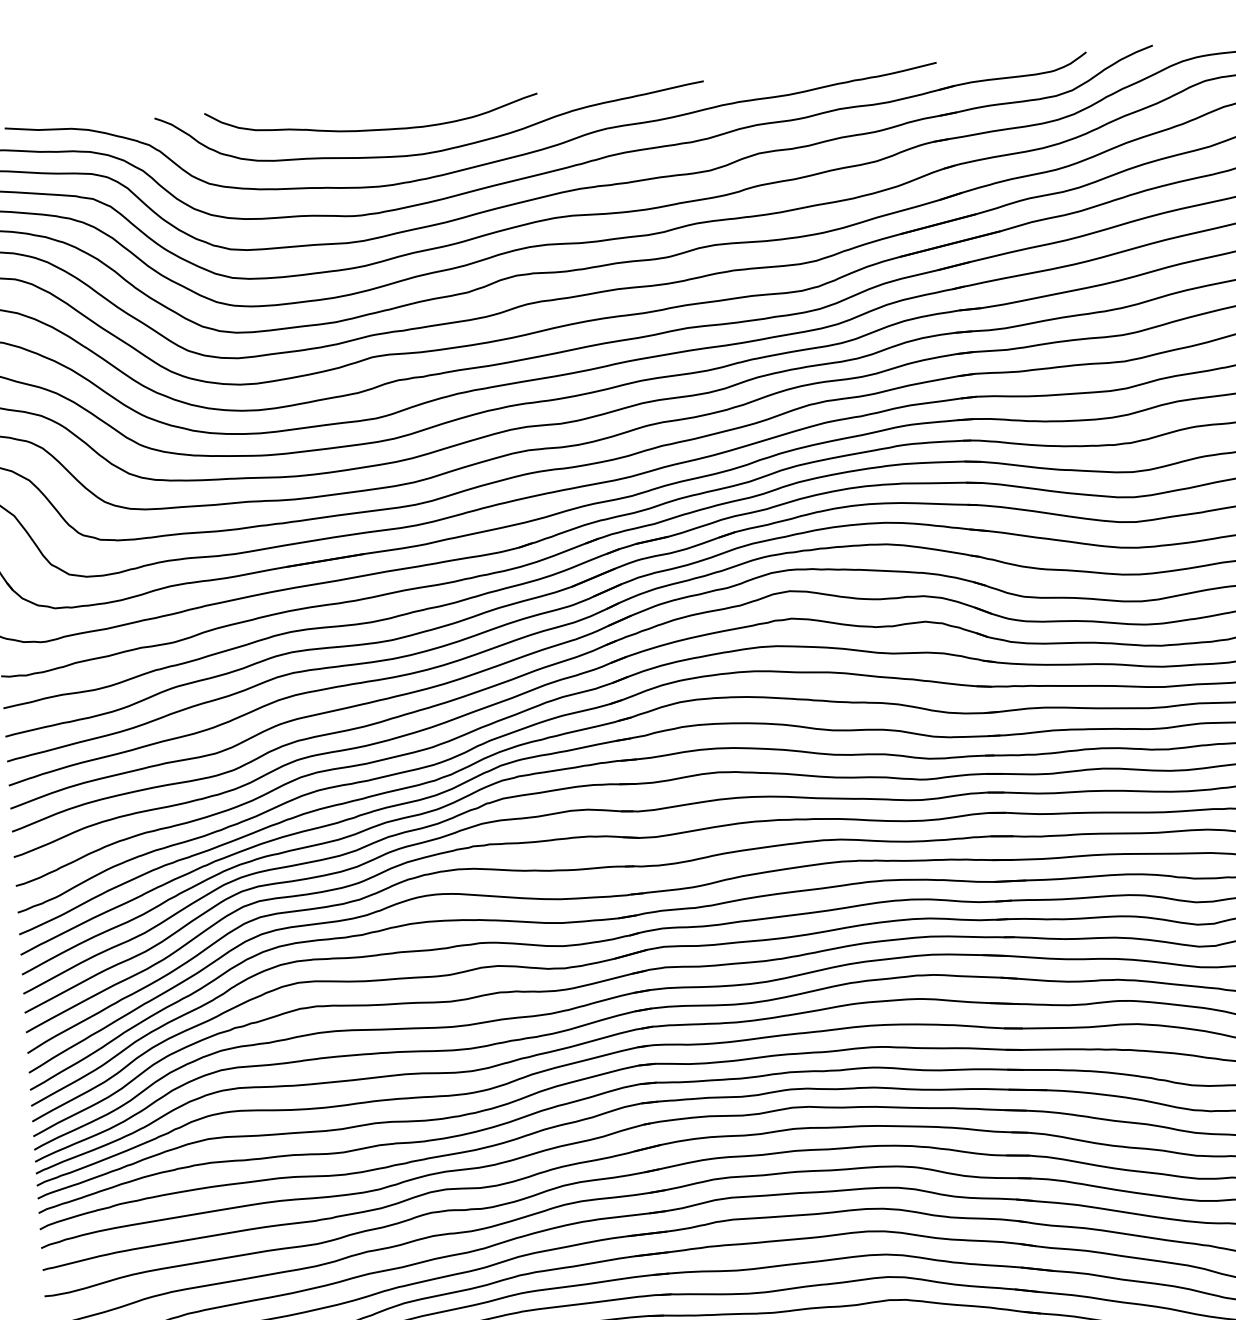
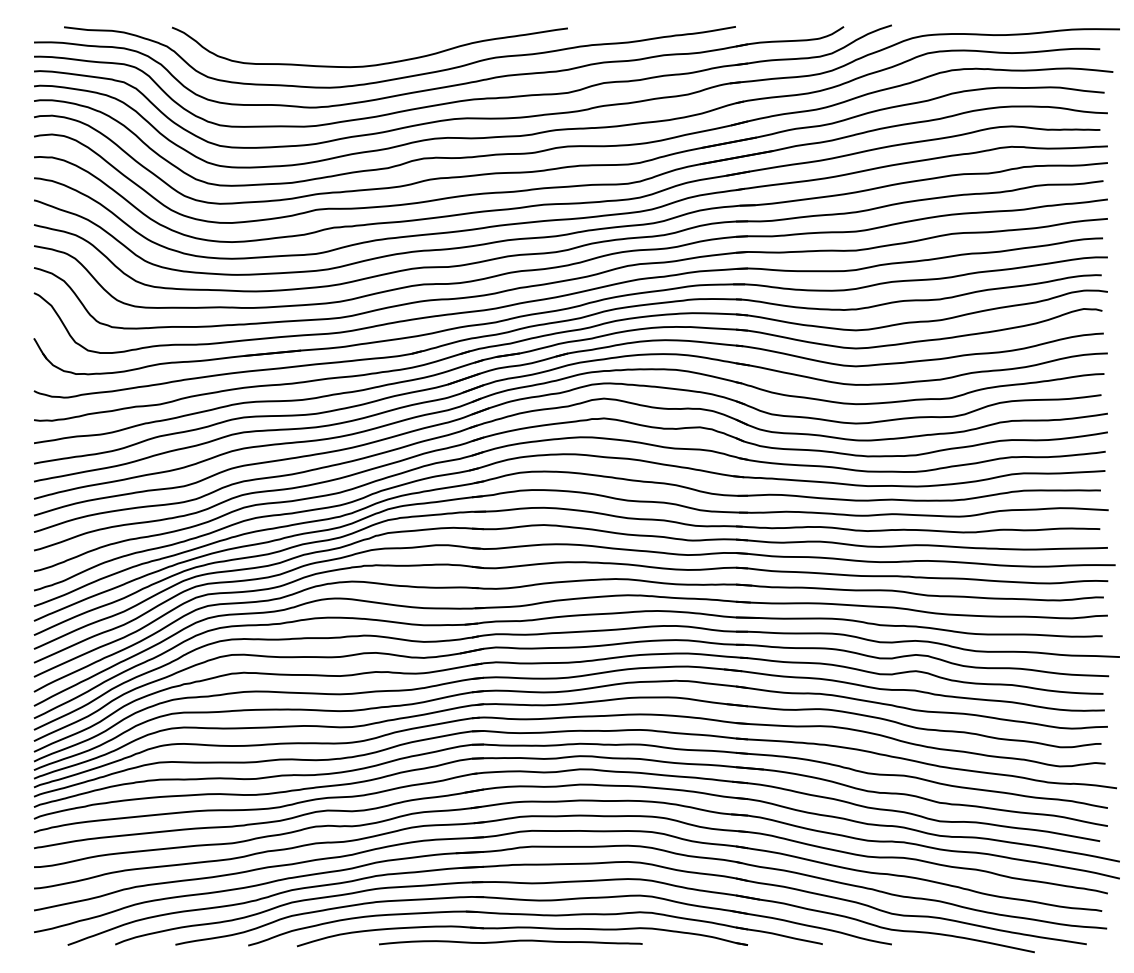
curve: (371, 129) -> (327, 46), removed

